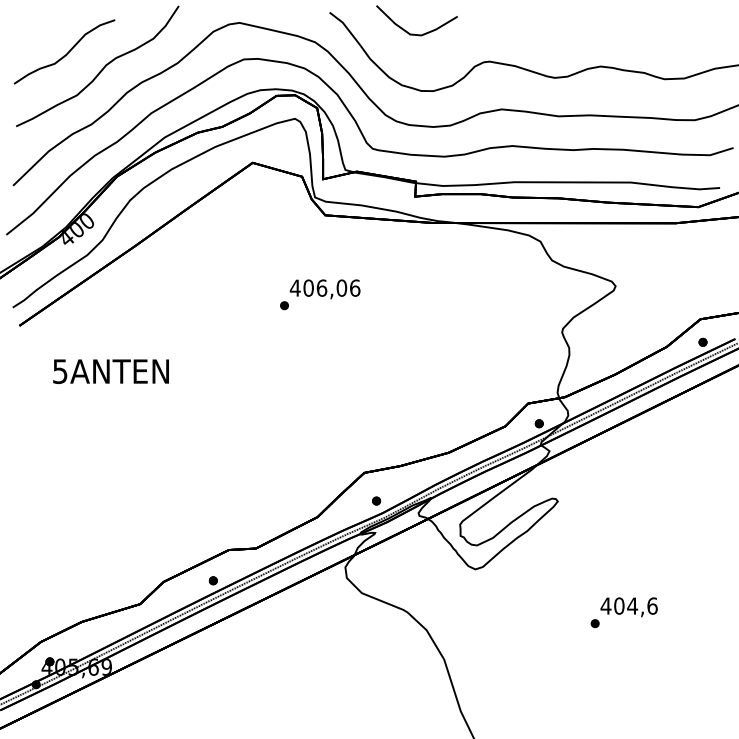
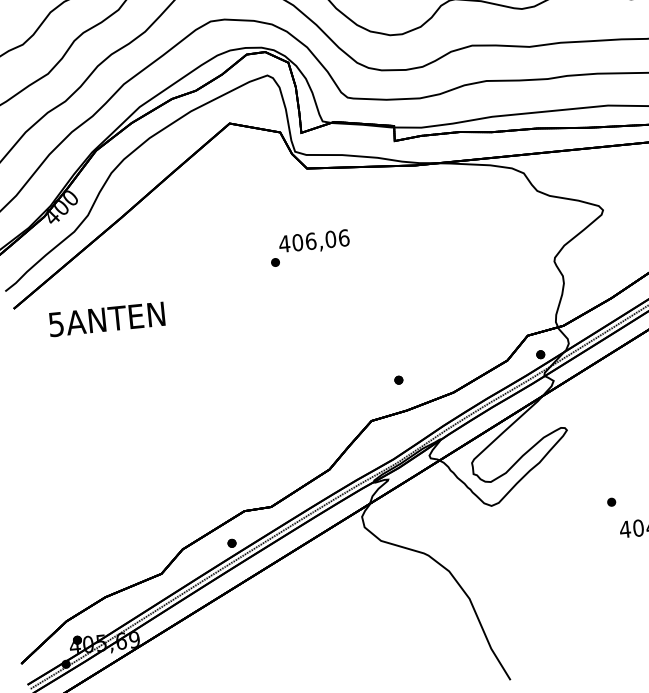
text: (110, 371) -> (106, 319), moved
part: (376, 500) -> (398, 379), moved
part: (594, 623) -> (610, 502), moved

